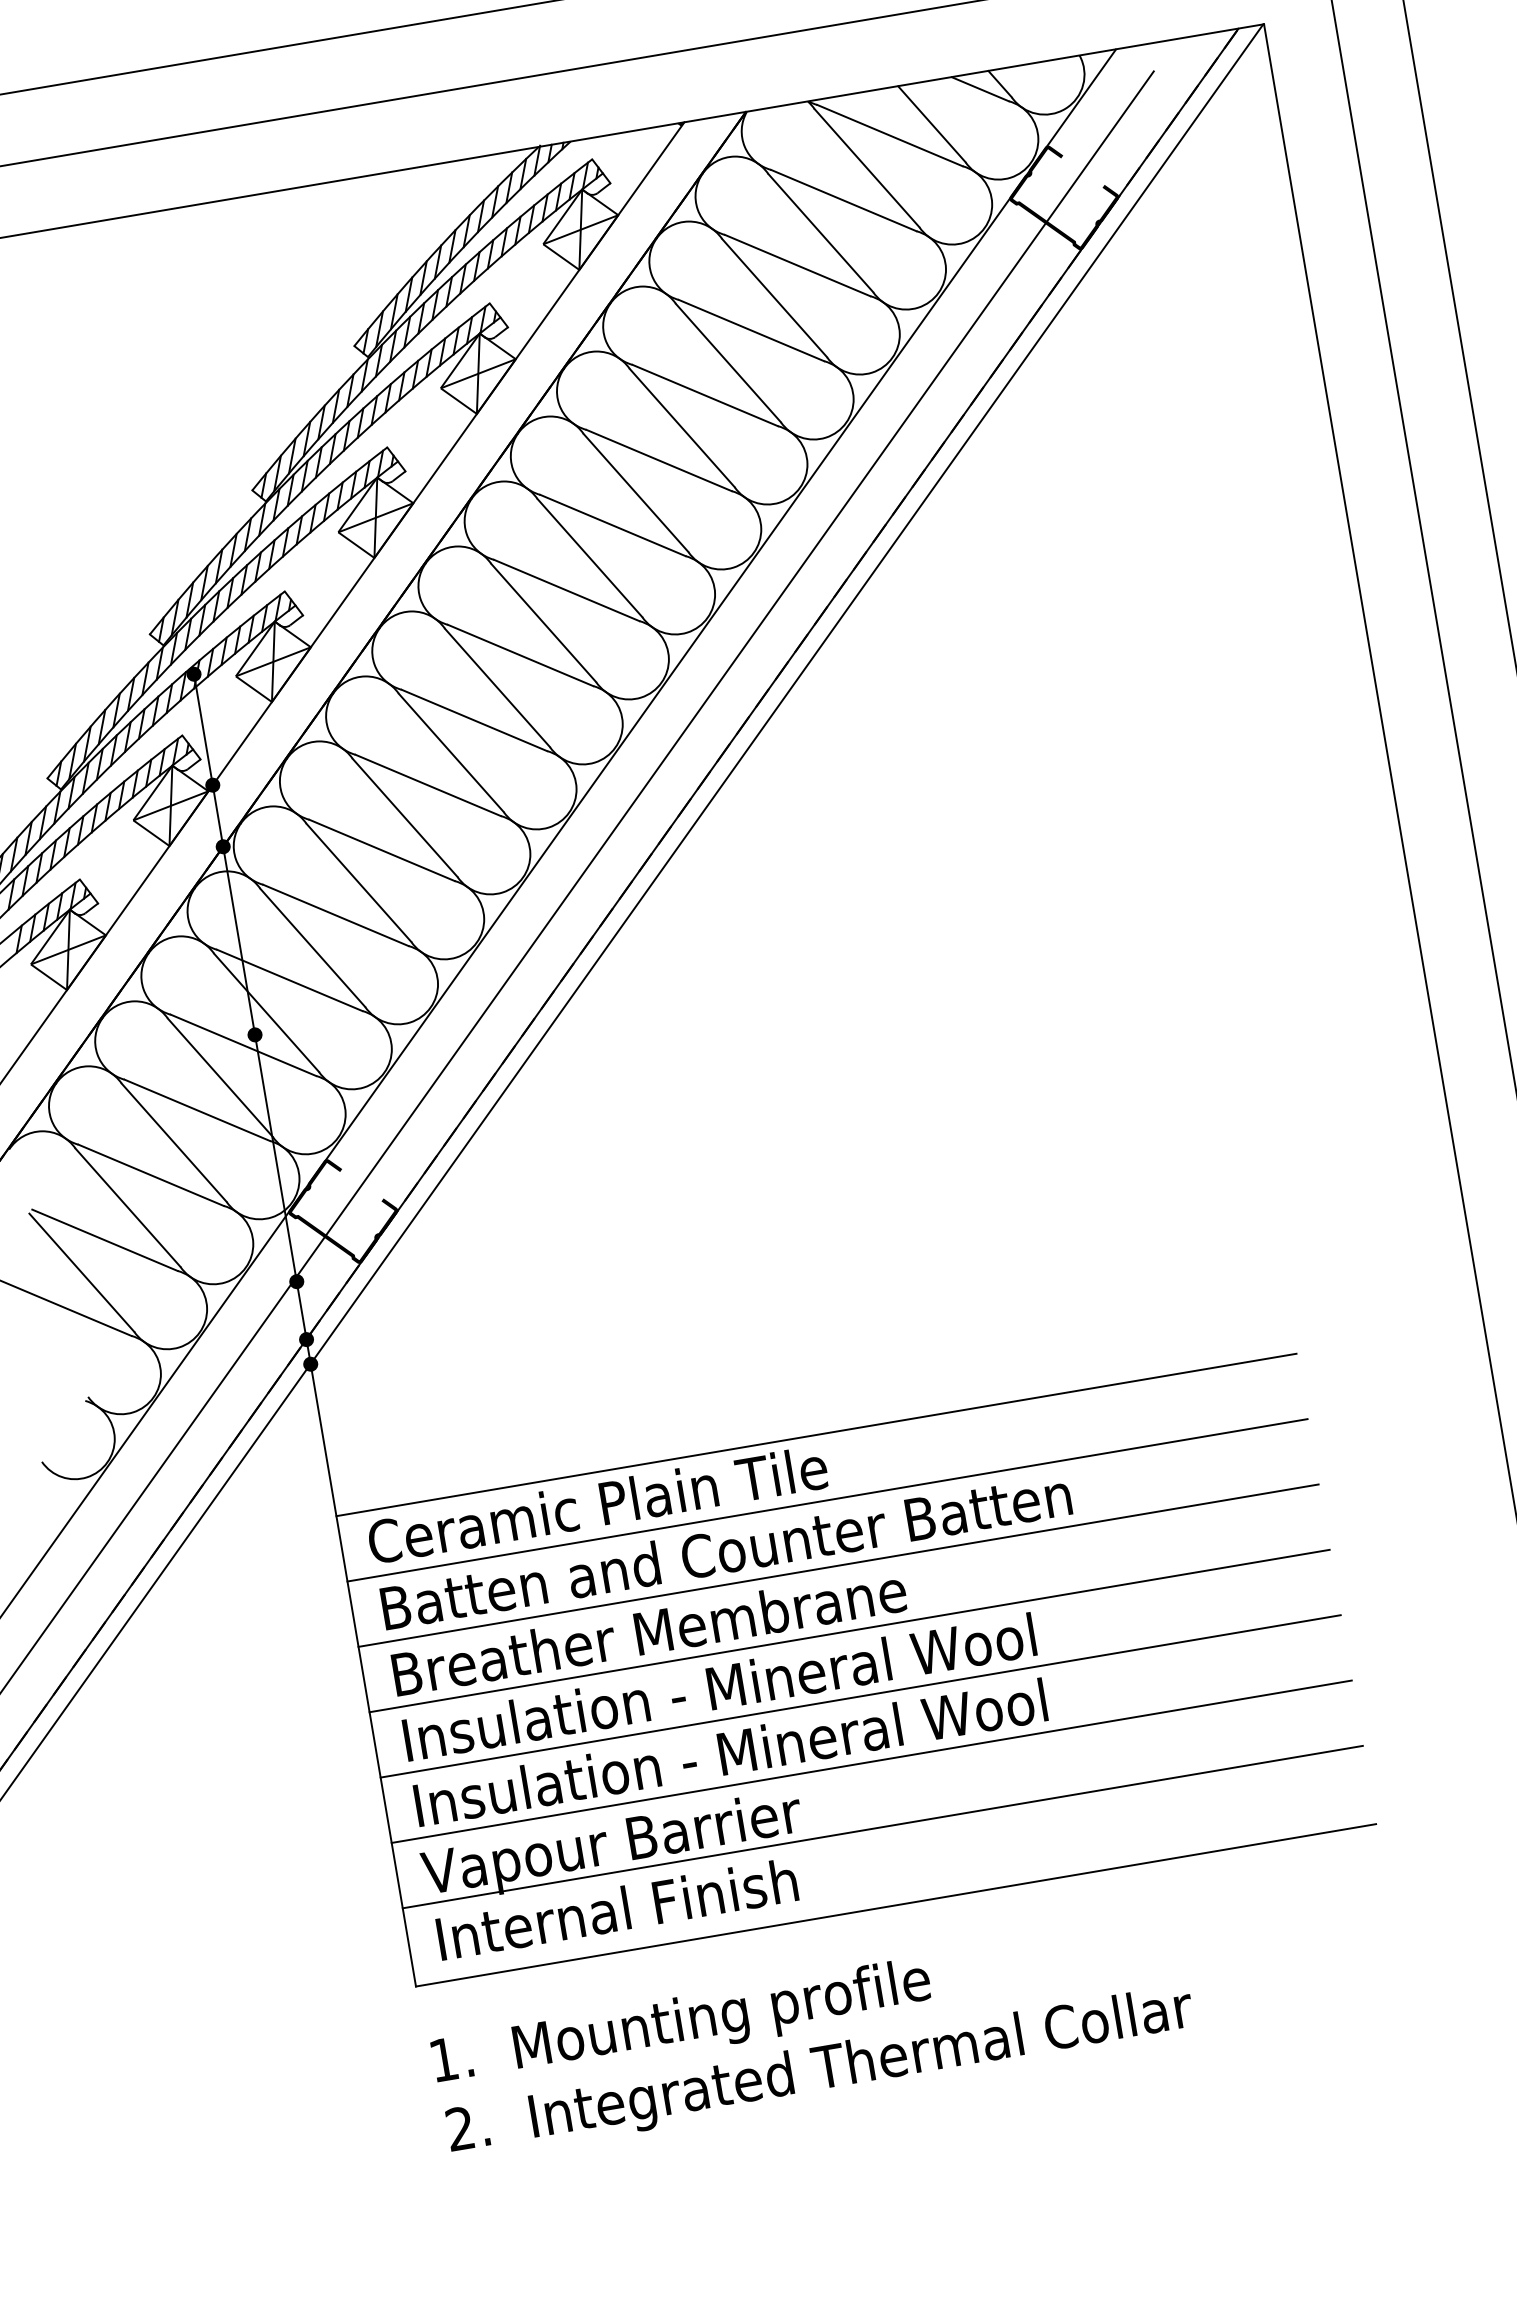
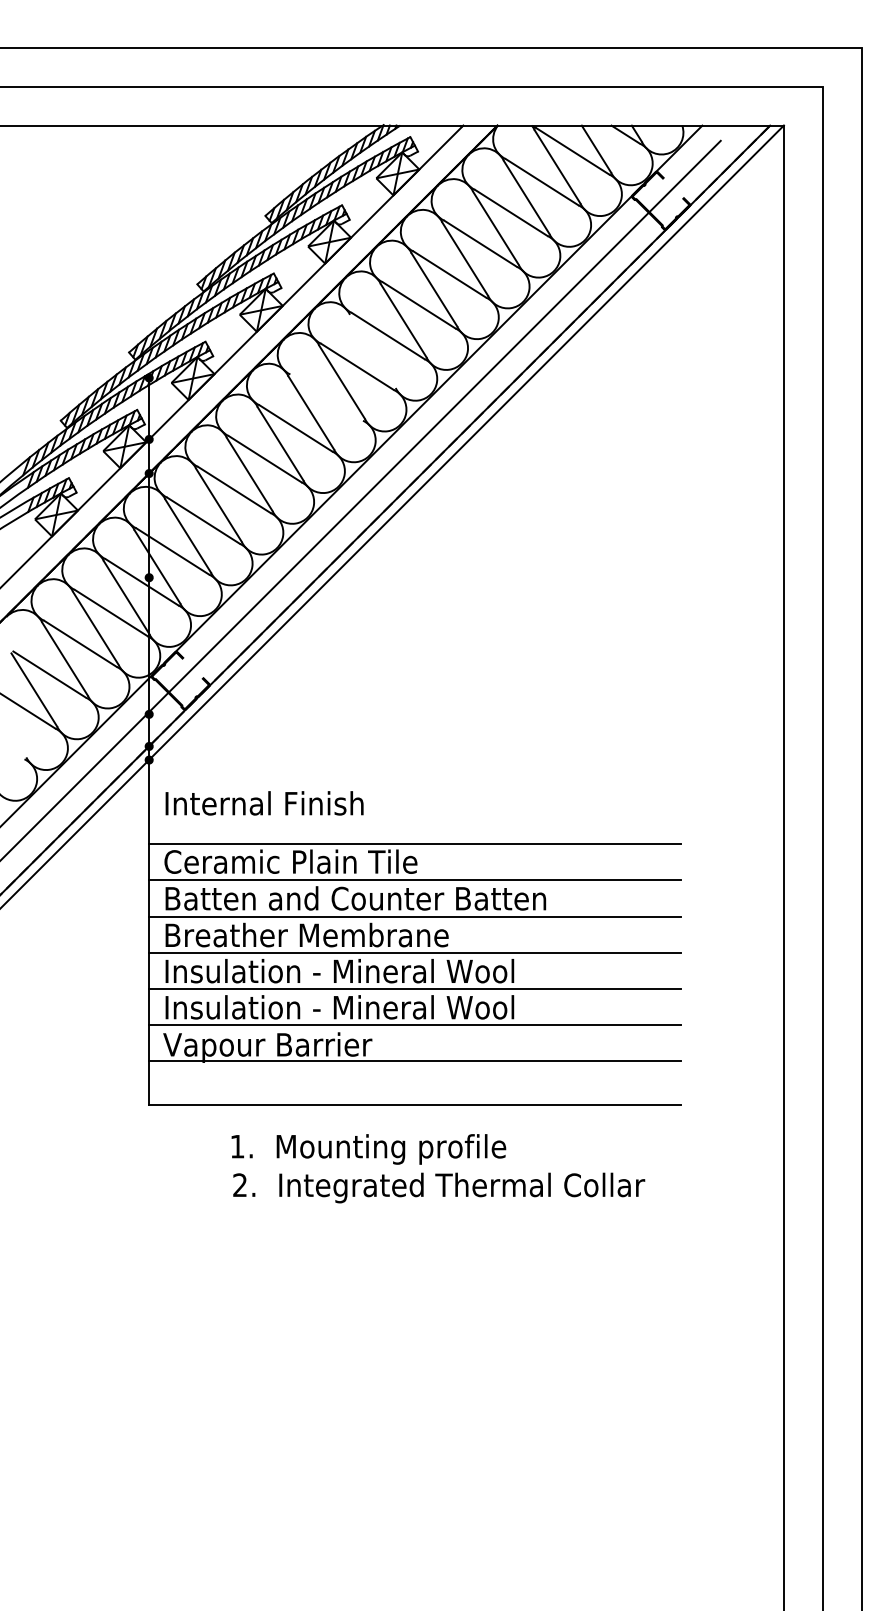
line: (589, 558) -> (372, 351), removed
line: (520, 655) -> (326, 397), removed
text: (617, 1909) -> (264, 803), moved
text: (813, 2037) -> (438, 1168), moved

